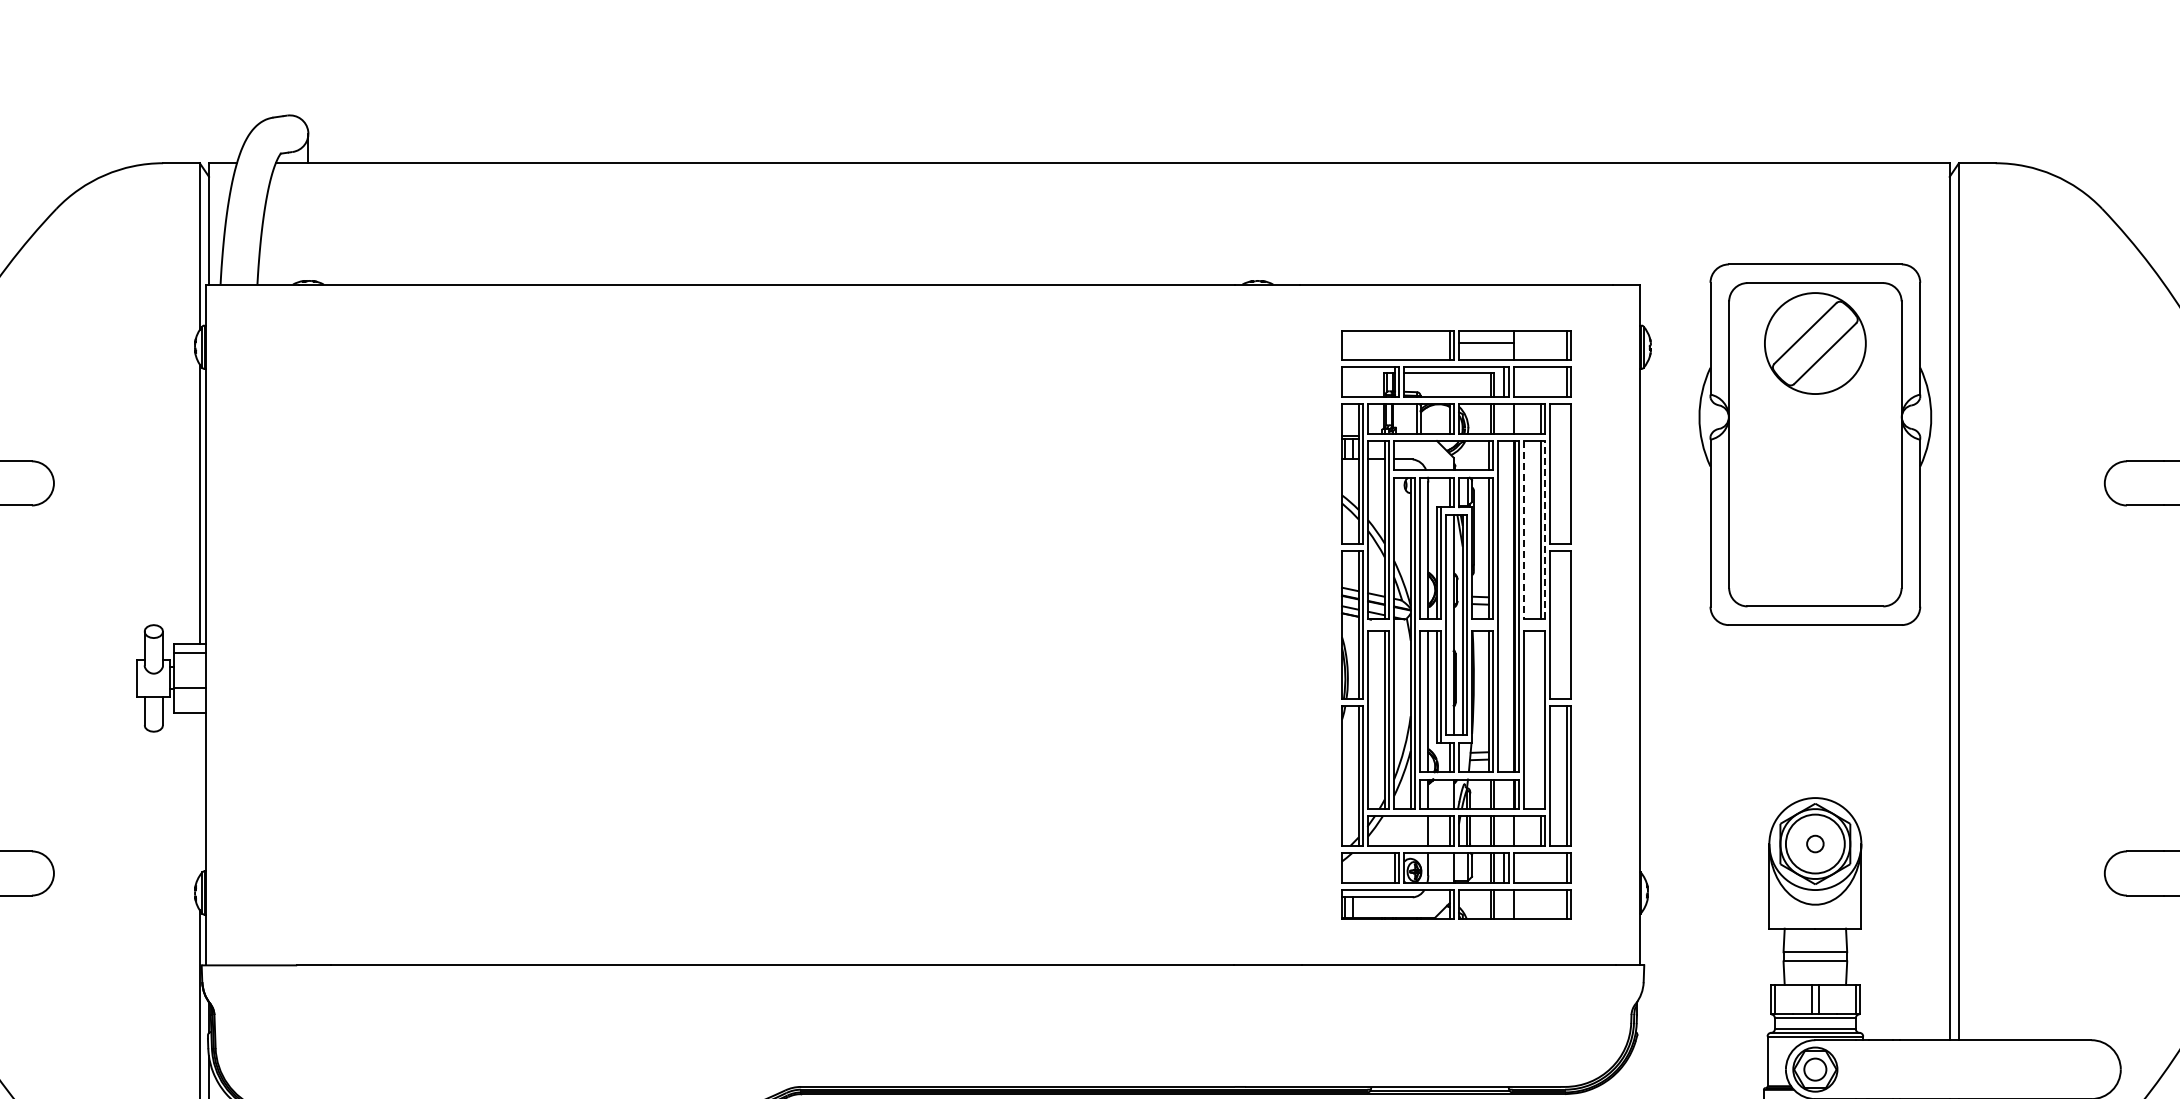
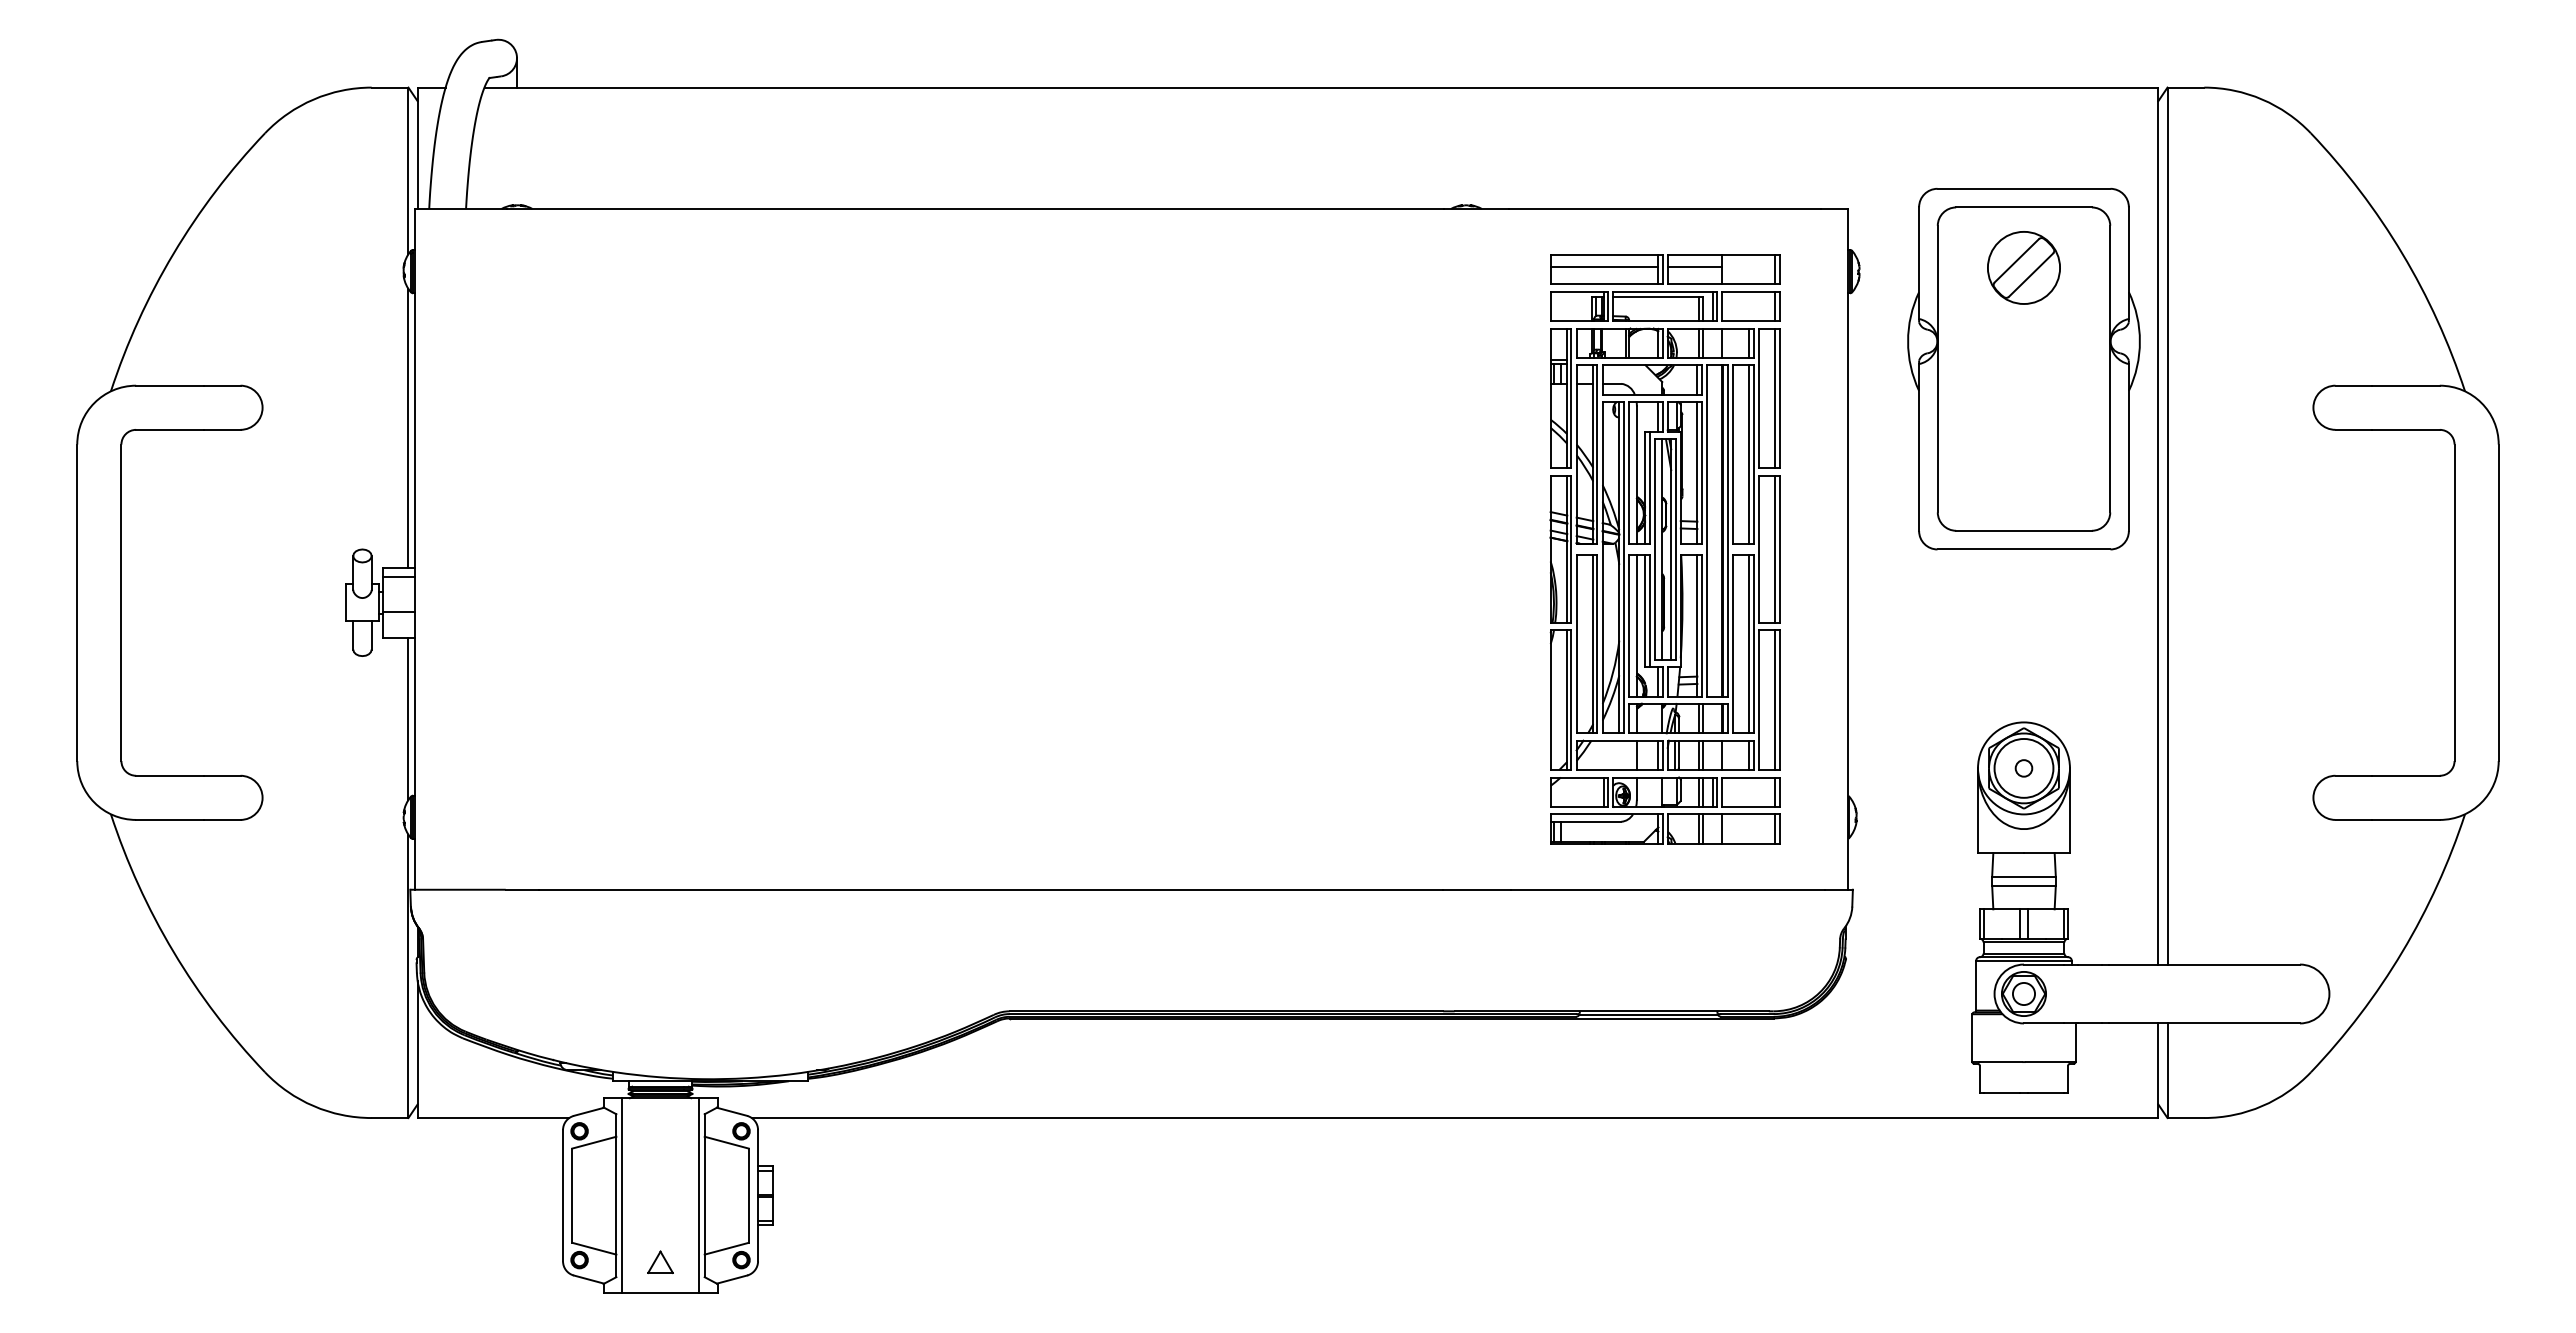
line: (1395, 342) -> (1604, 266), added
part: (1814, 343) -> (2023, 267), size x0.71
line: (1566, 474) -> (1775, 398), added
line: (1544, 530) -> (1753, 454), dashed -> solid
line: (1523, 531) -> (1732, 455), dashed -> solid
line: (1566, 624) -> (1775, 548), added
line: (1540, 719) -> (1749, 643), added
line: (199, 794) -> (408, 718), added

